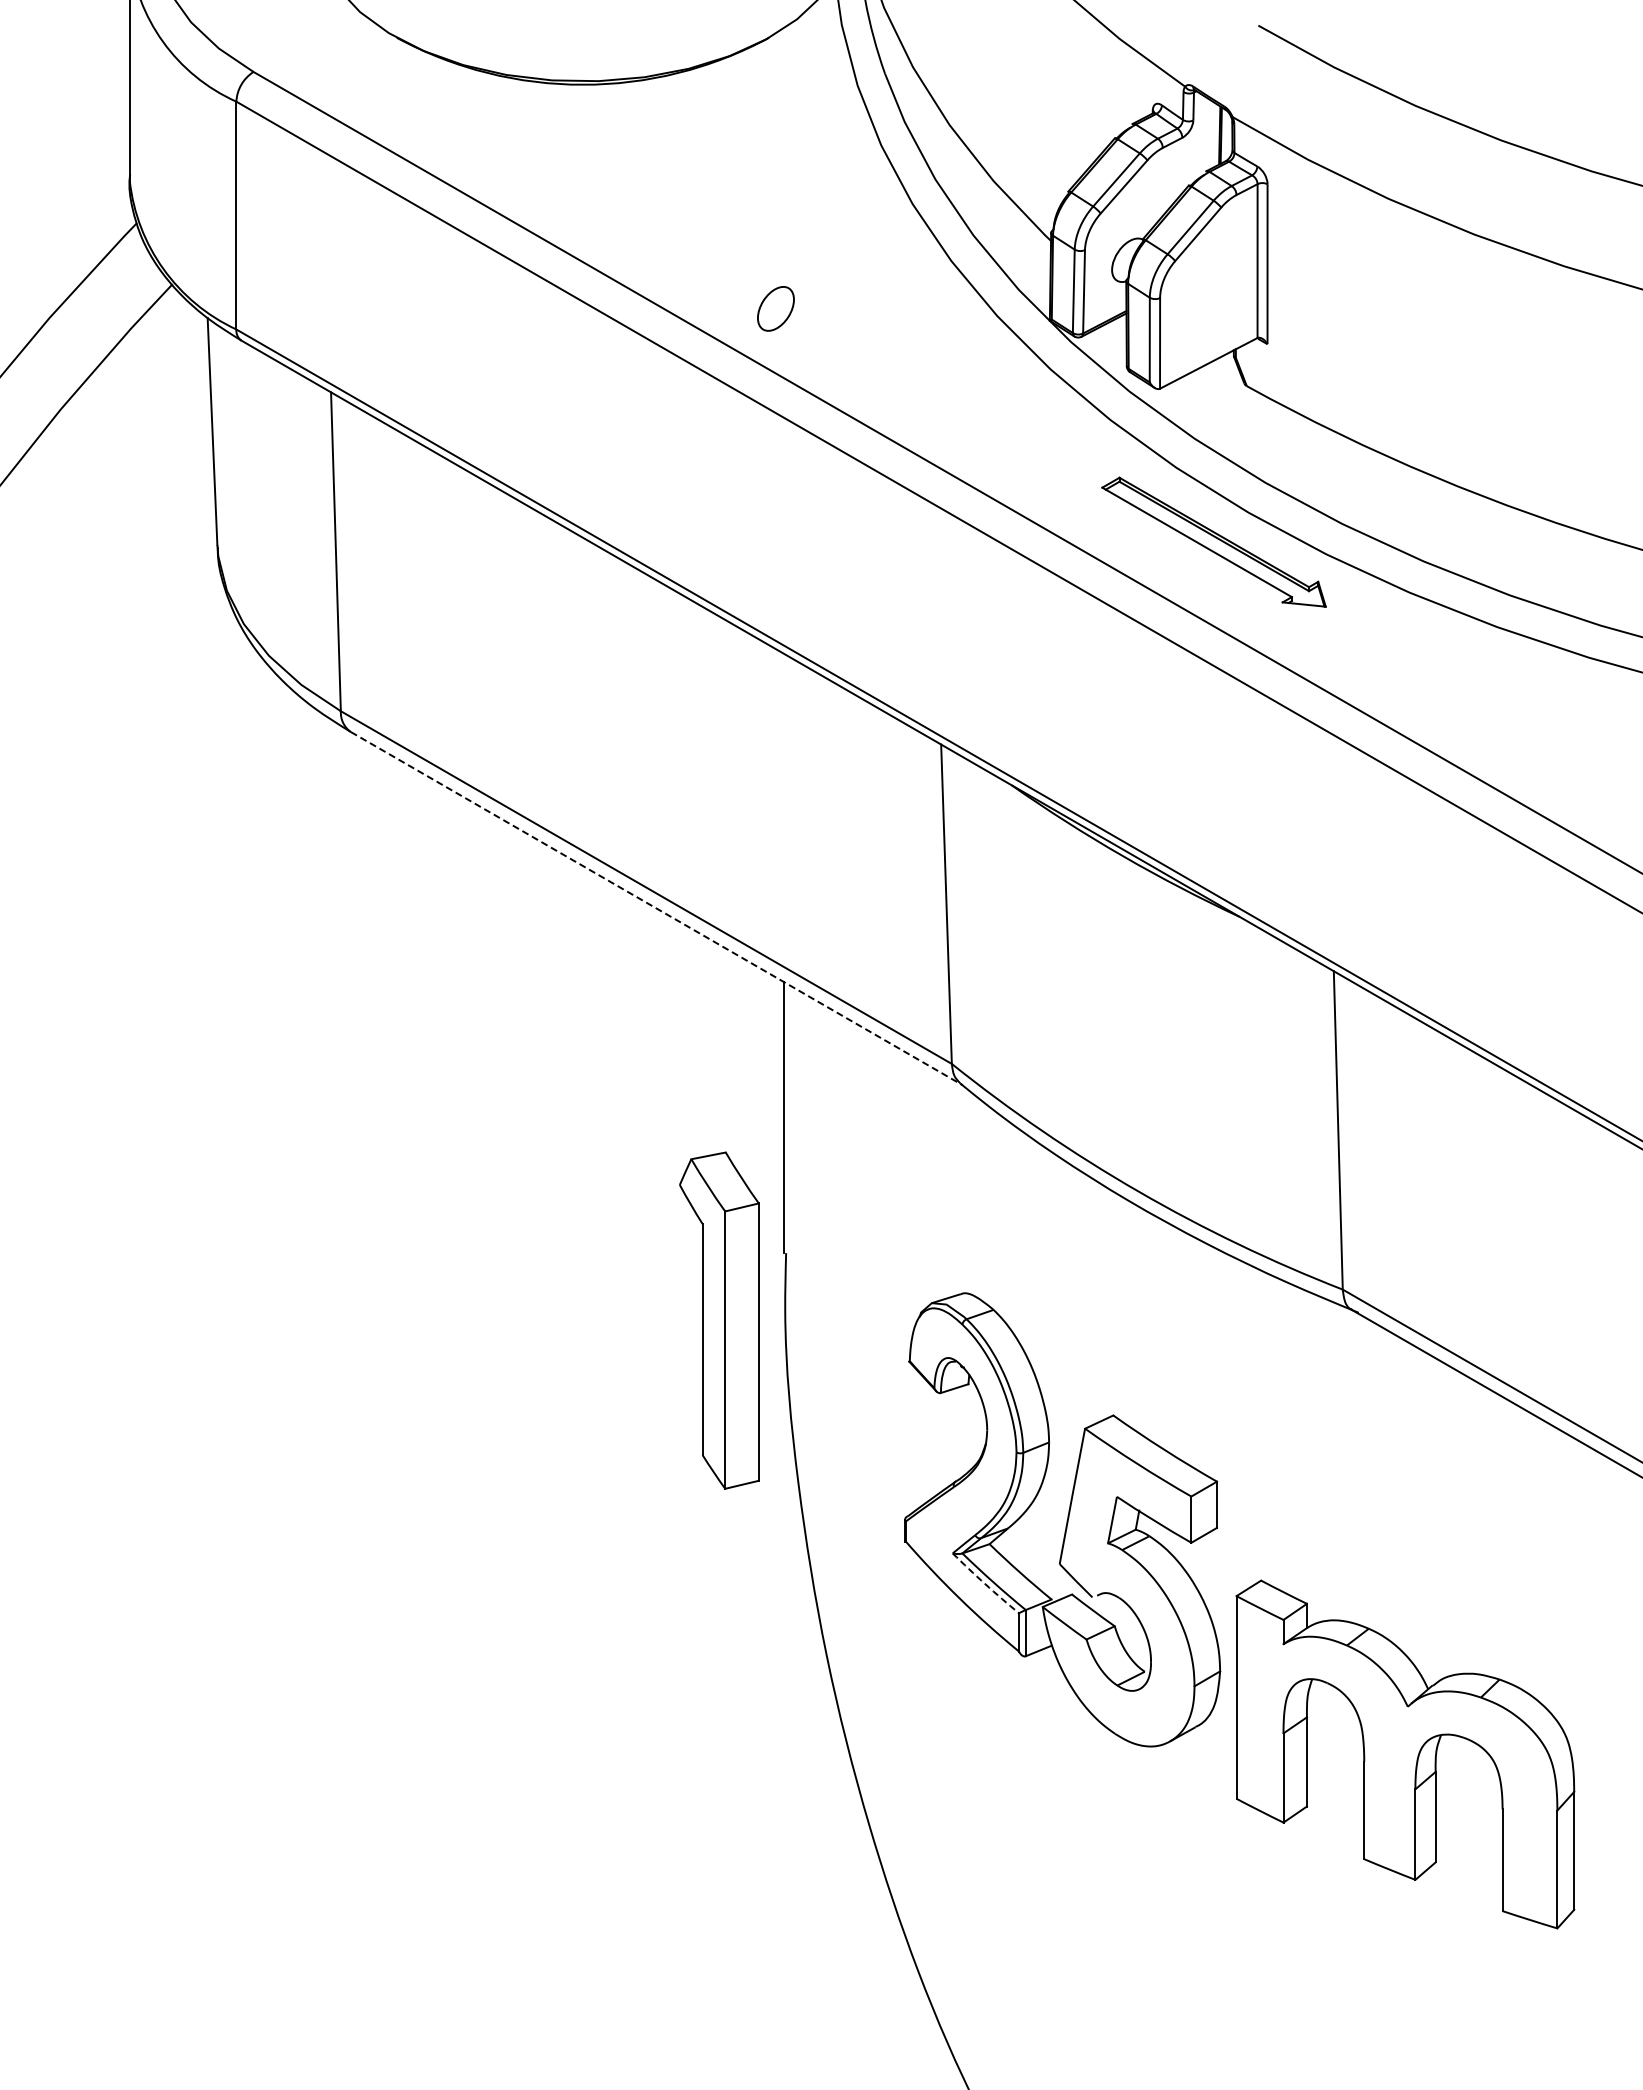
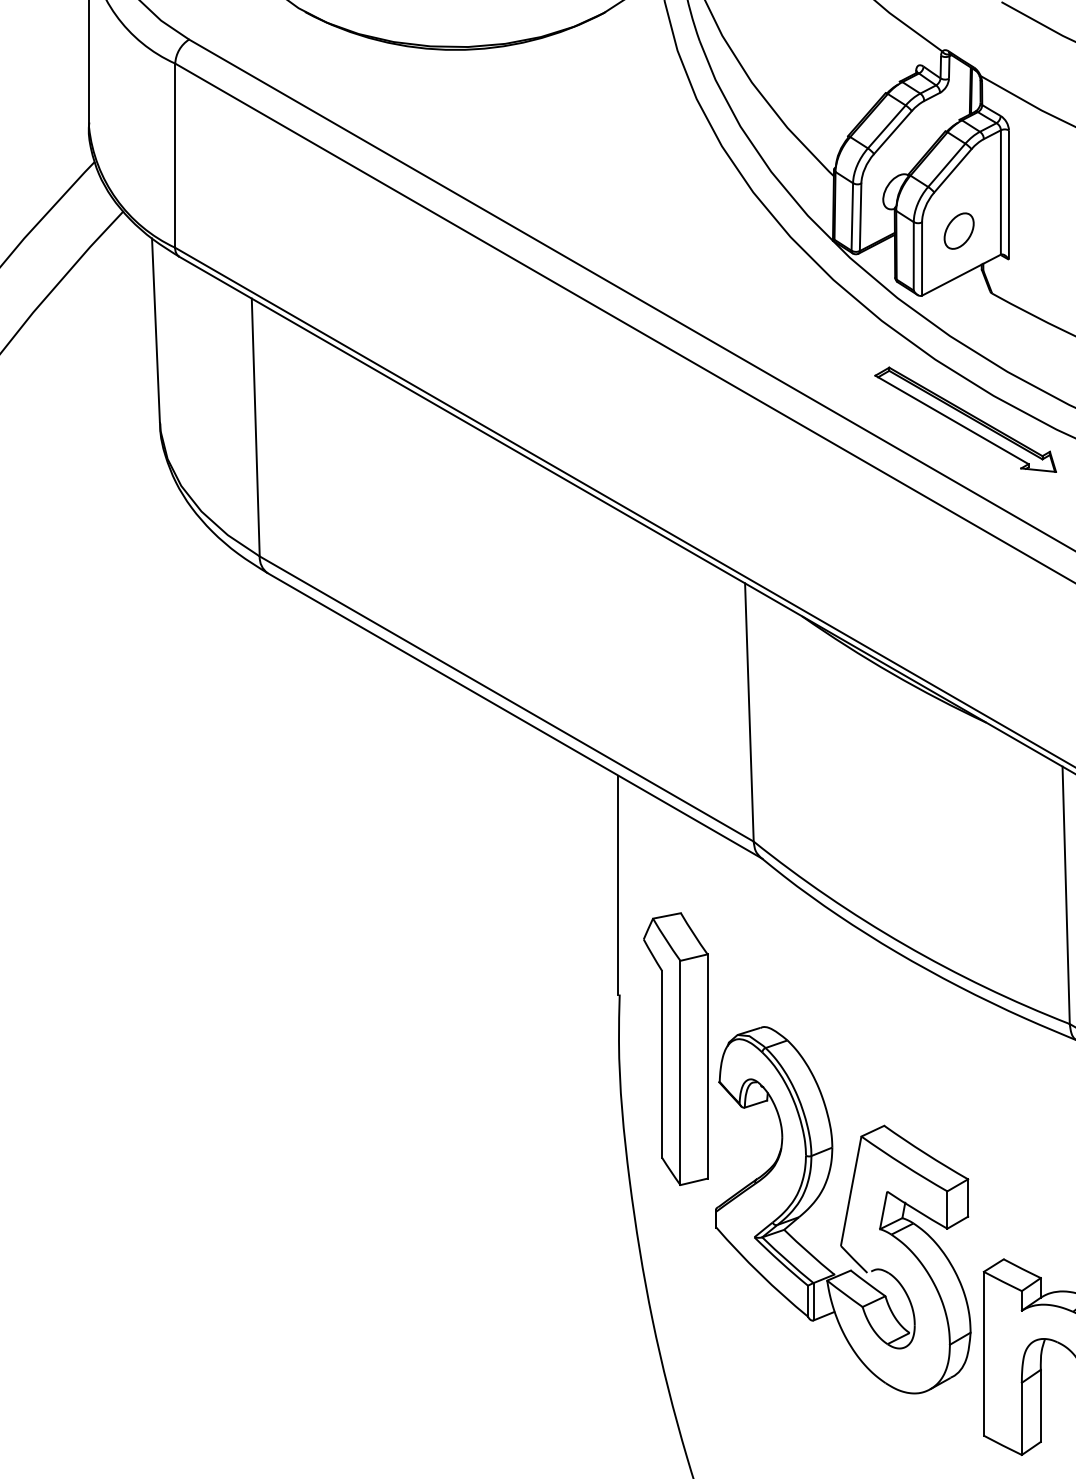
part: (775, 308) -> (958, 230), moved
line: (657, 908) -> (515, 715), dashed -> solid
part: (719, 1320) -> (675, 1049), moved
arc: (985, 1584) -> (780, 1262), dashed -> solid

